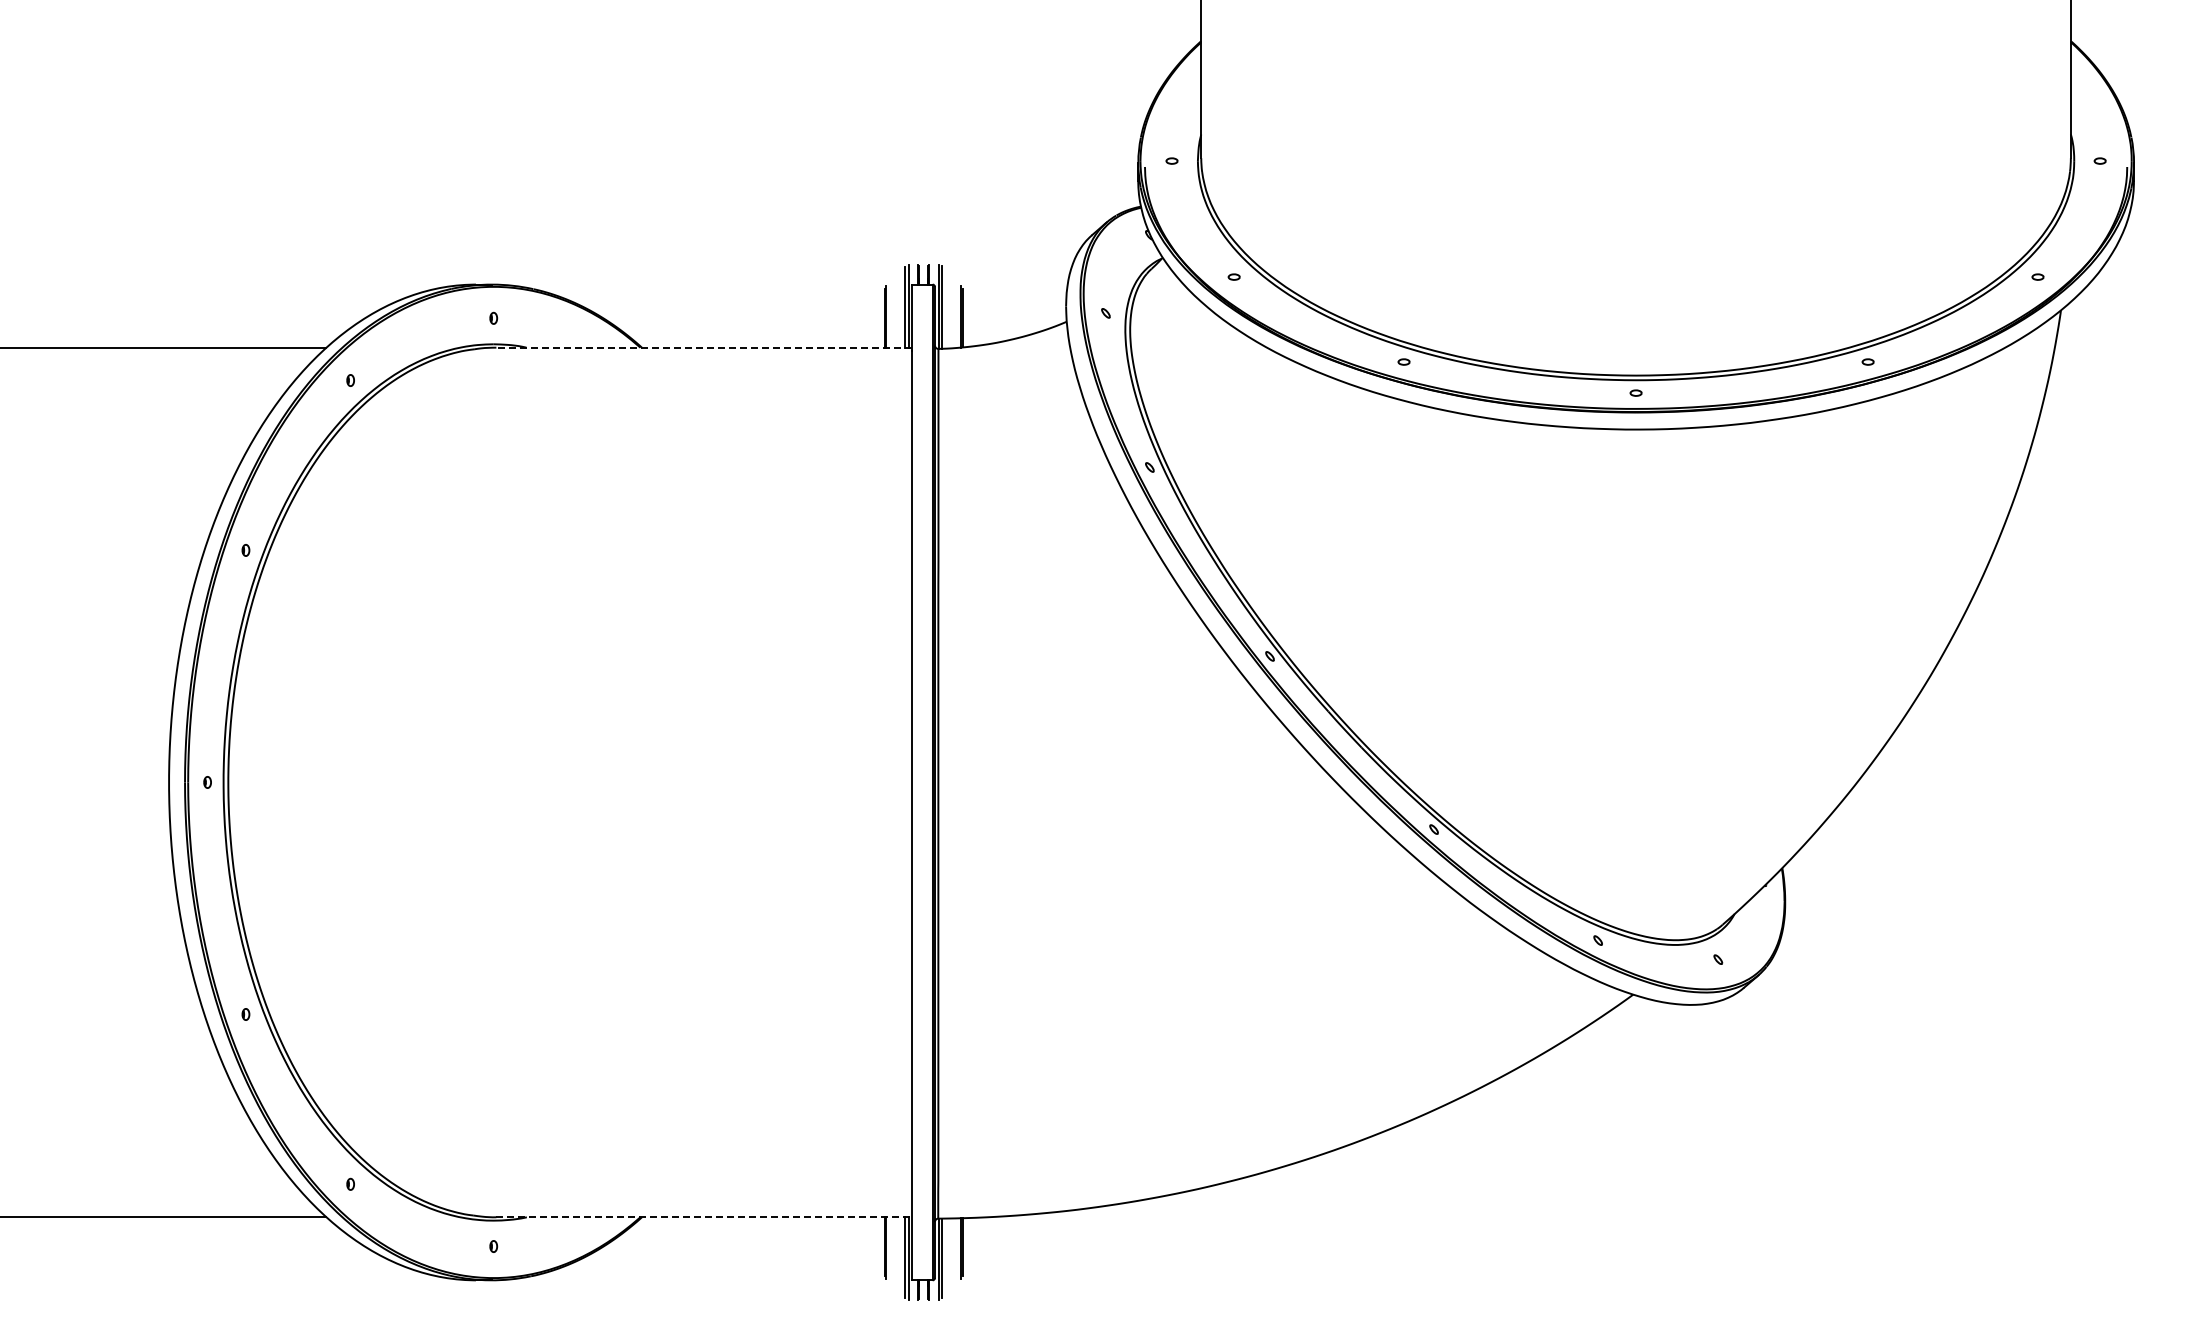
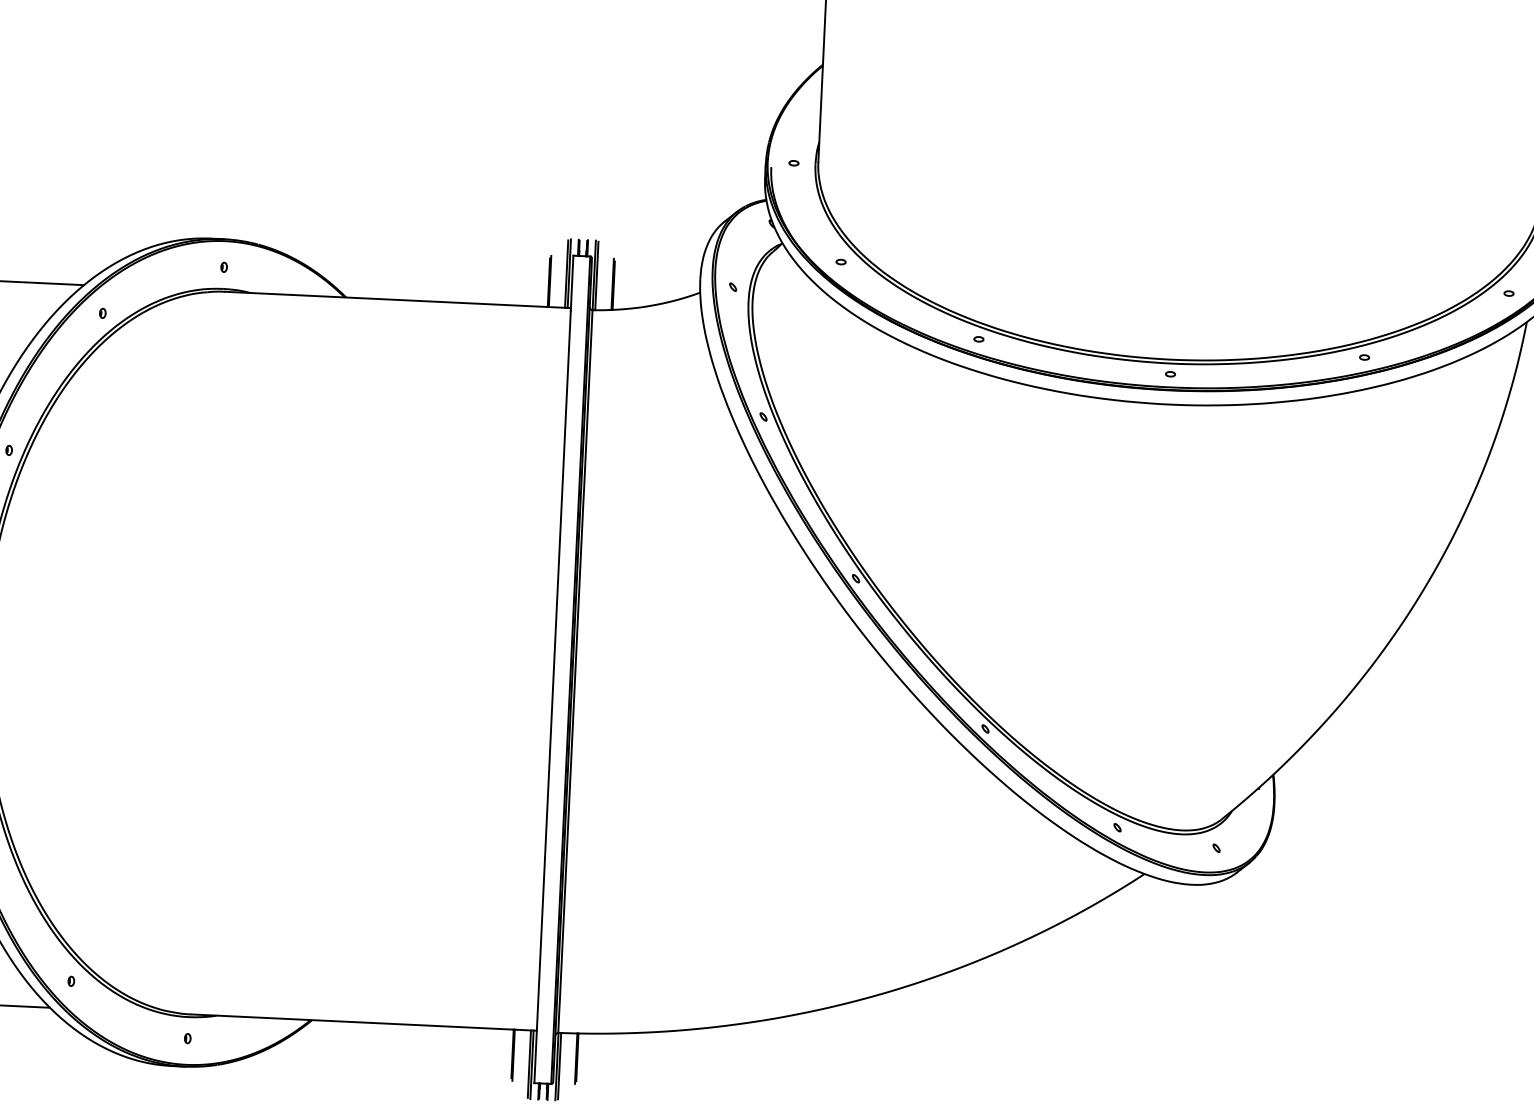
line: (703, 347) -> (397, 299), dashed -> solid
line: (704, 1217) -> (364, 1022), dashed -> solid

